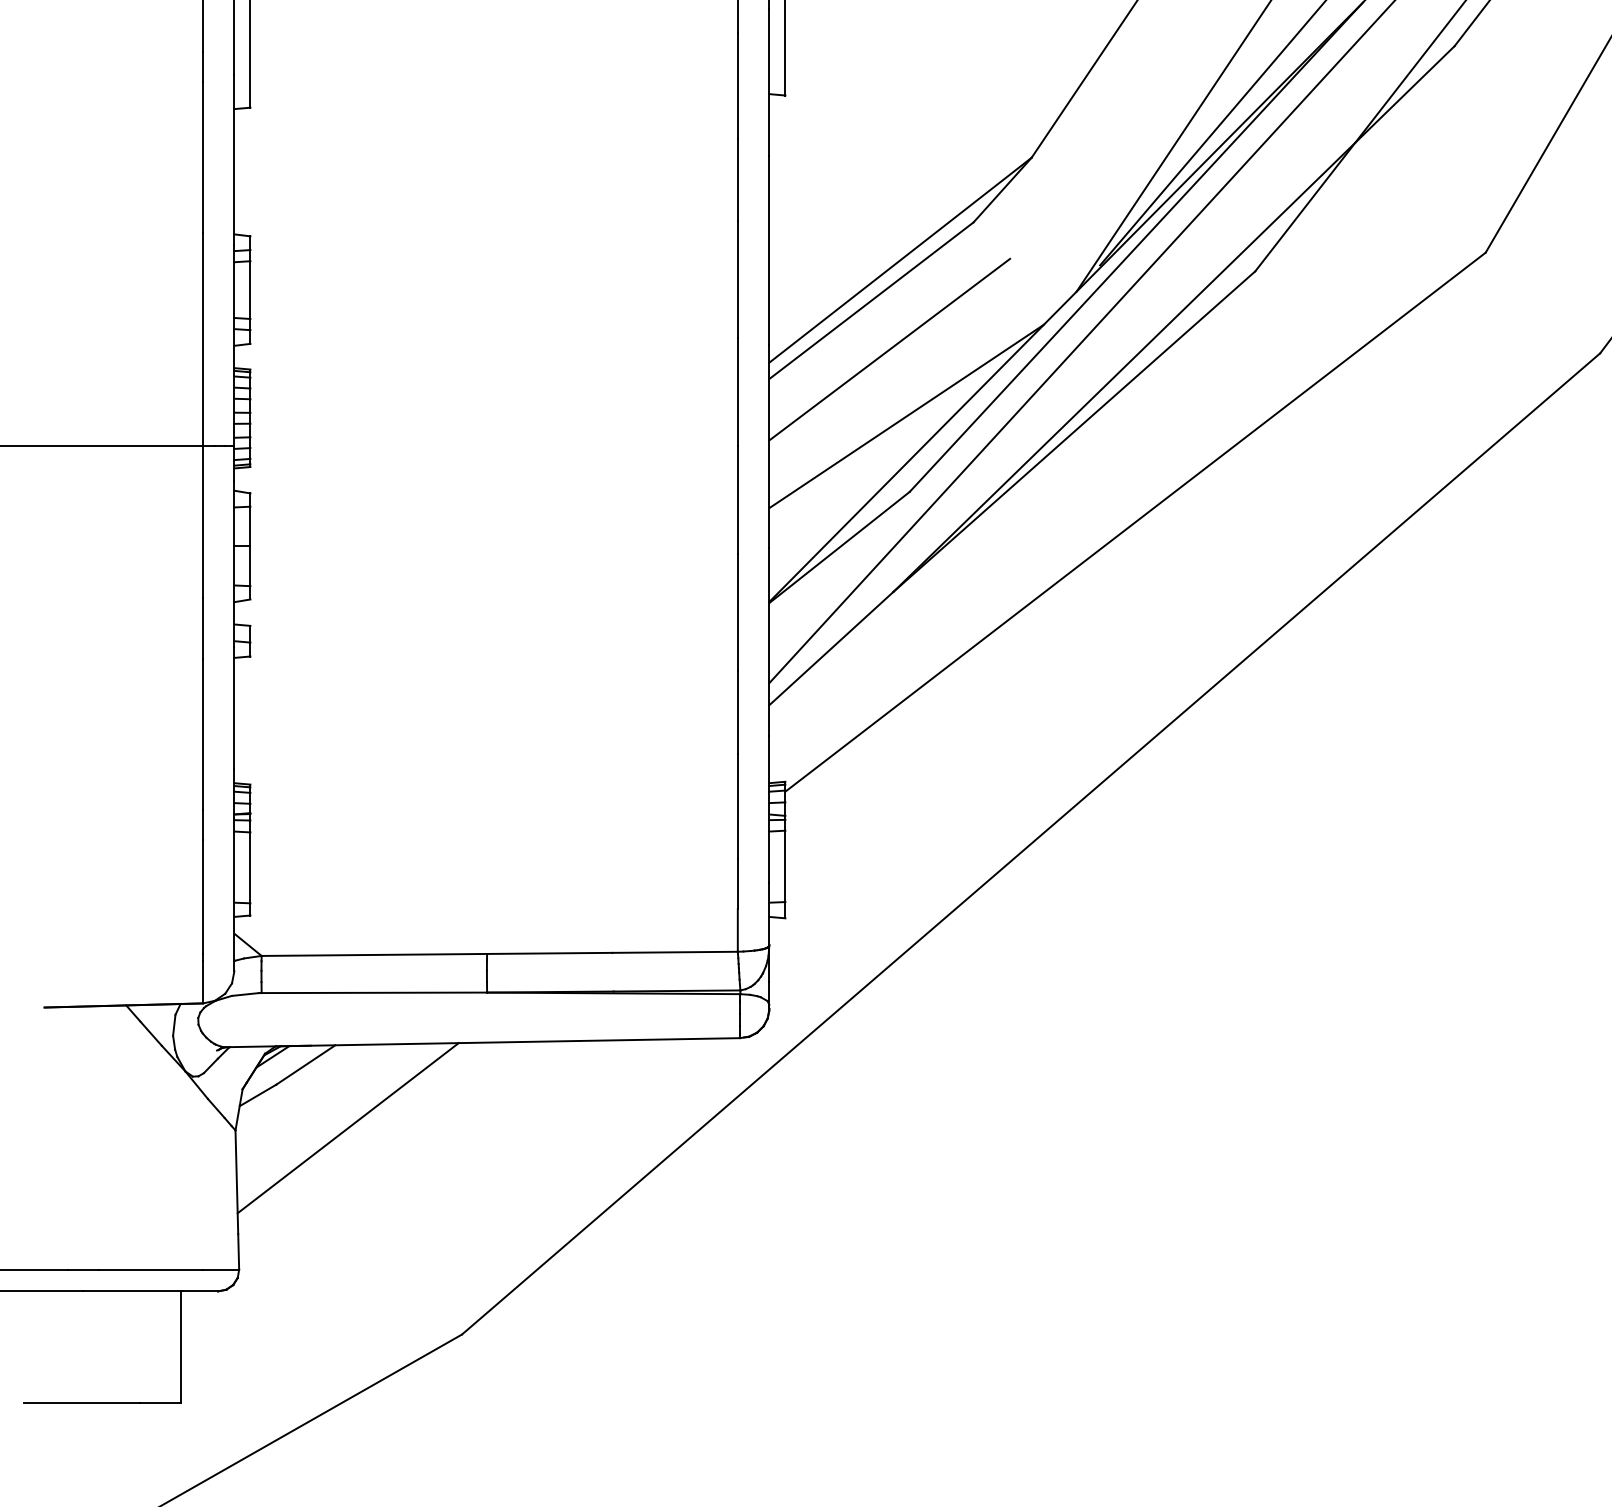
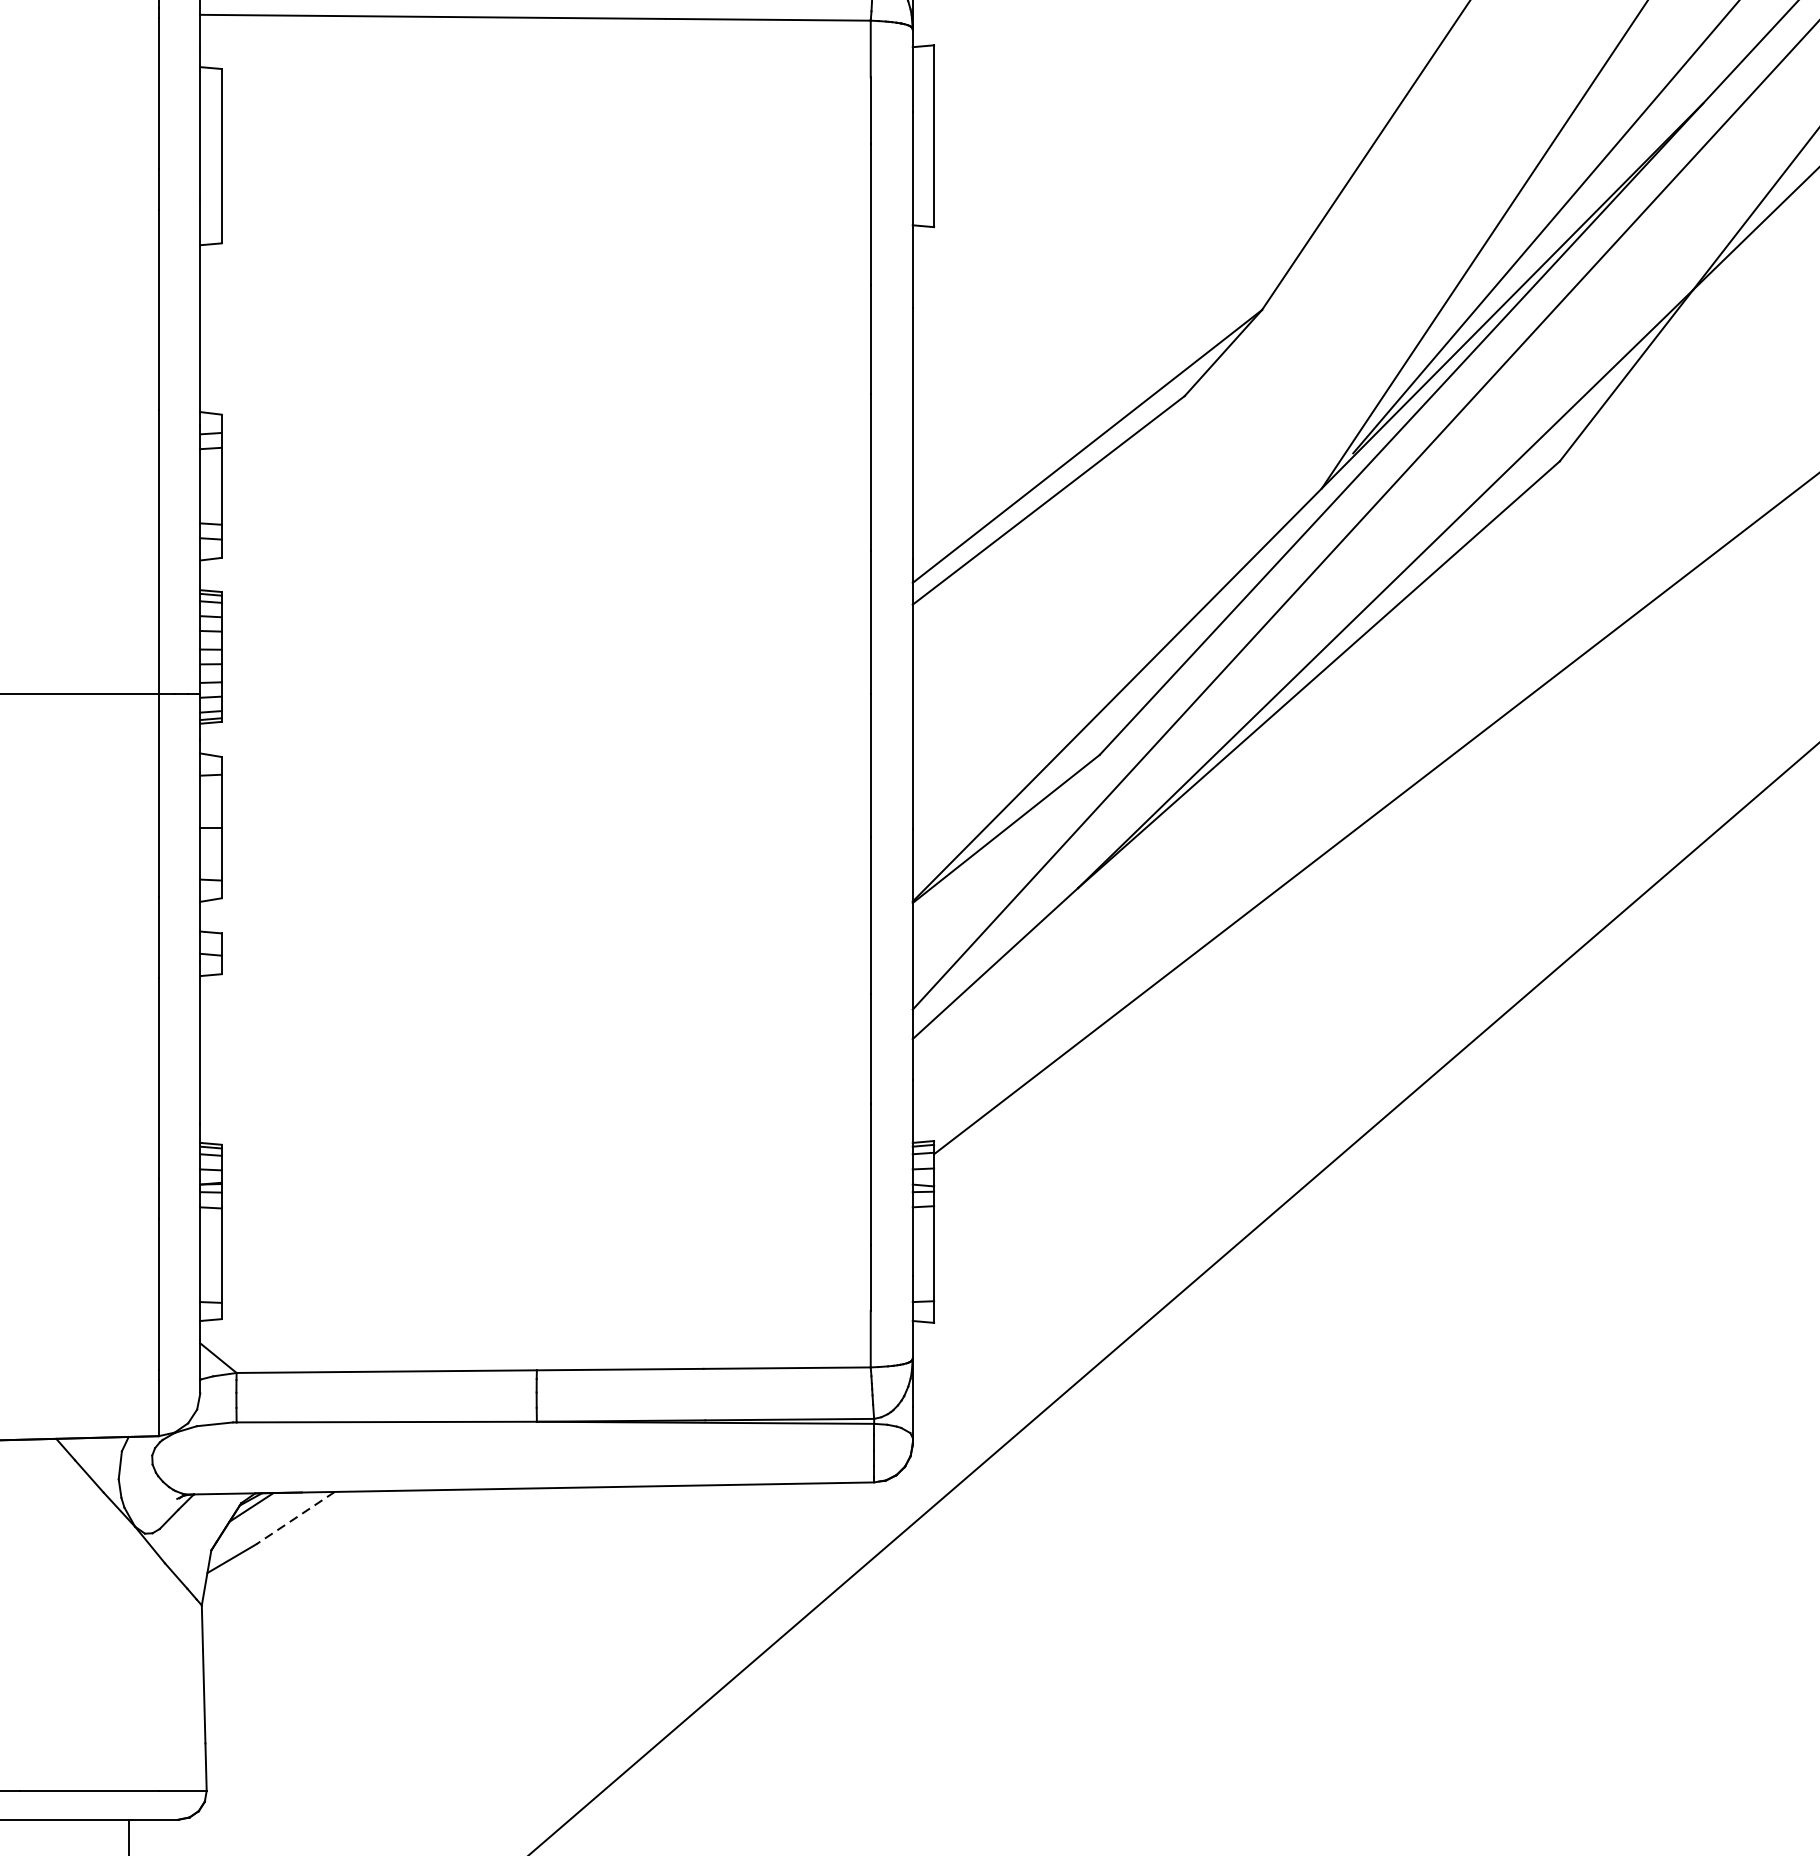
line: (889, 349) -> (1072, 565), removed
line: (906, 416) -> (1095, 654), removed
line: (305, 1065) -> (295, 1518), solid -> dashed
line: (347, 1128) -> (350, 1602), removed

